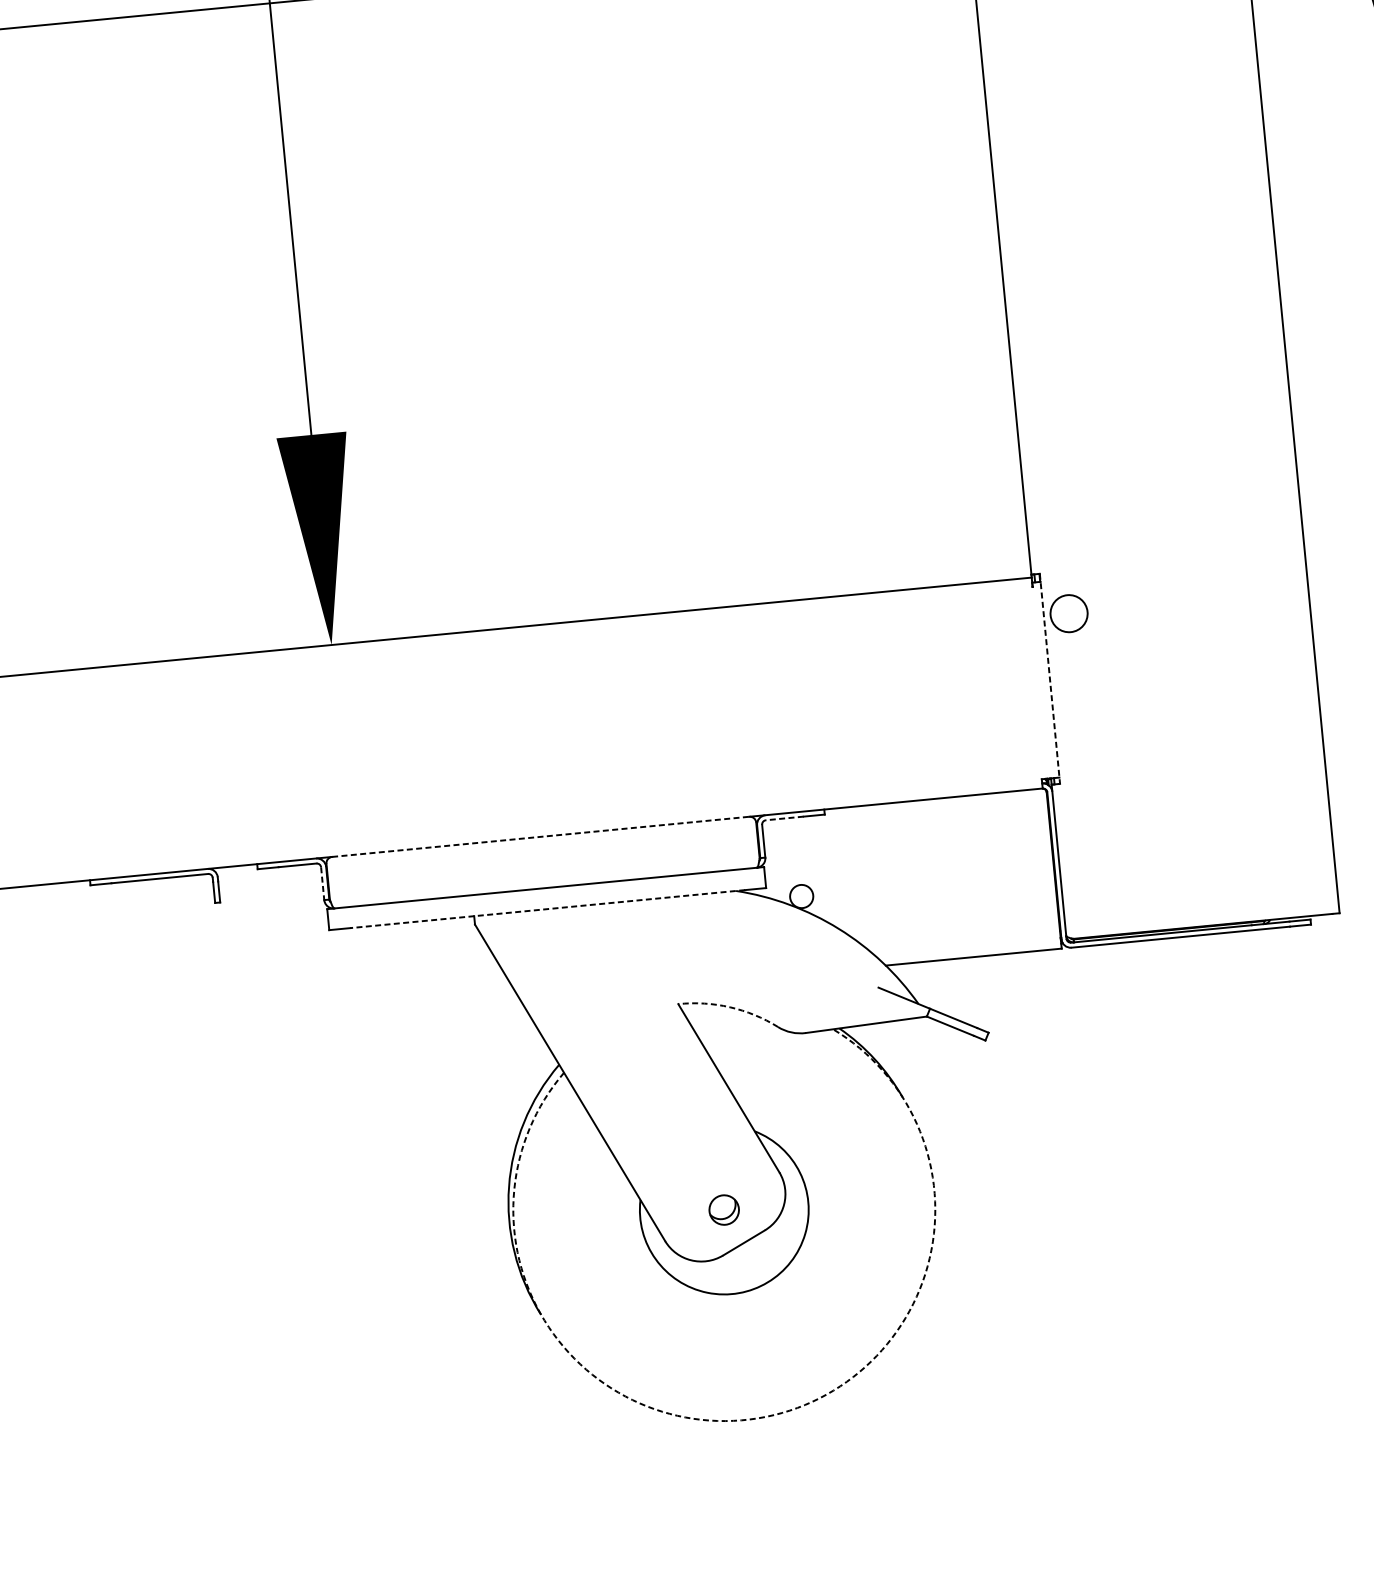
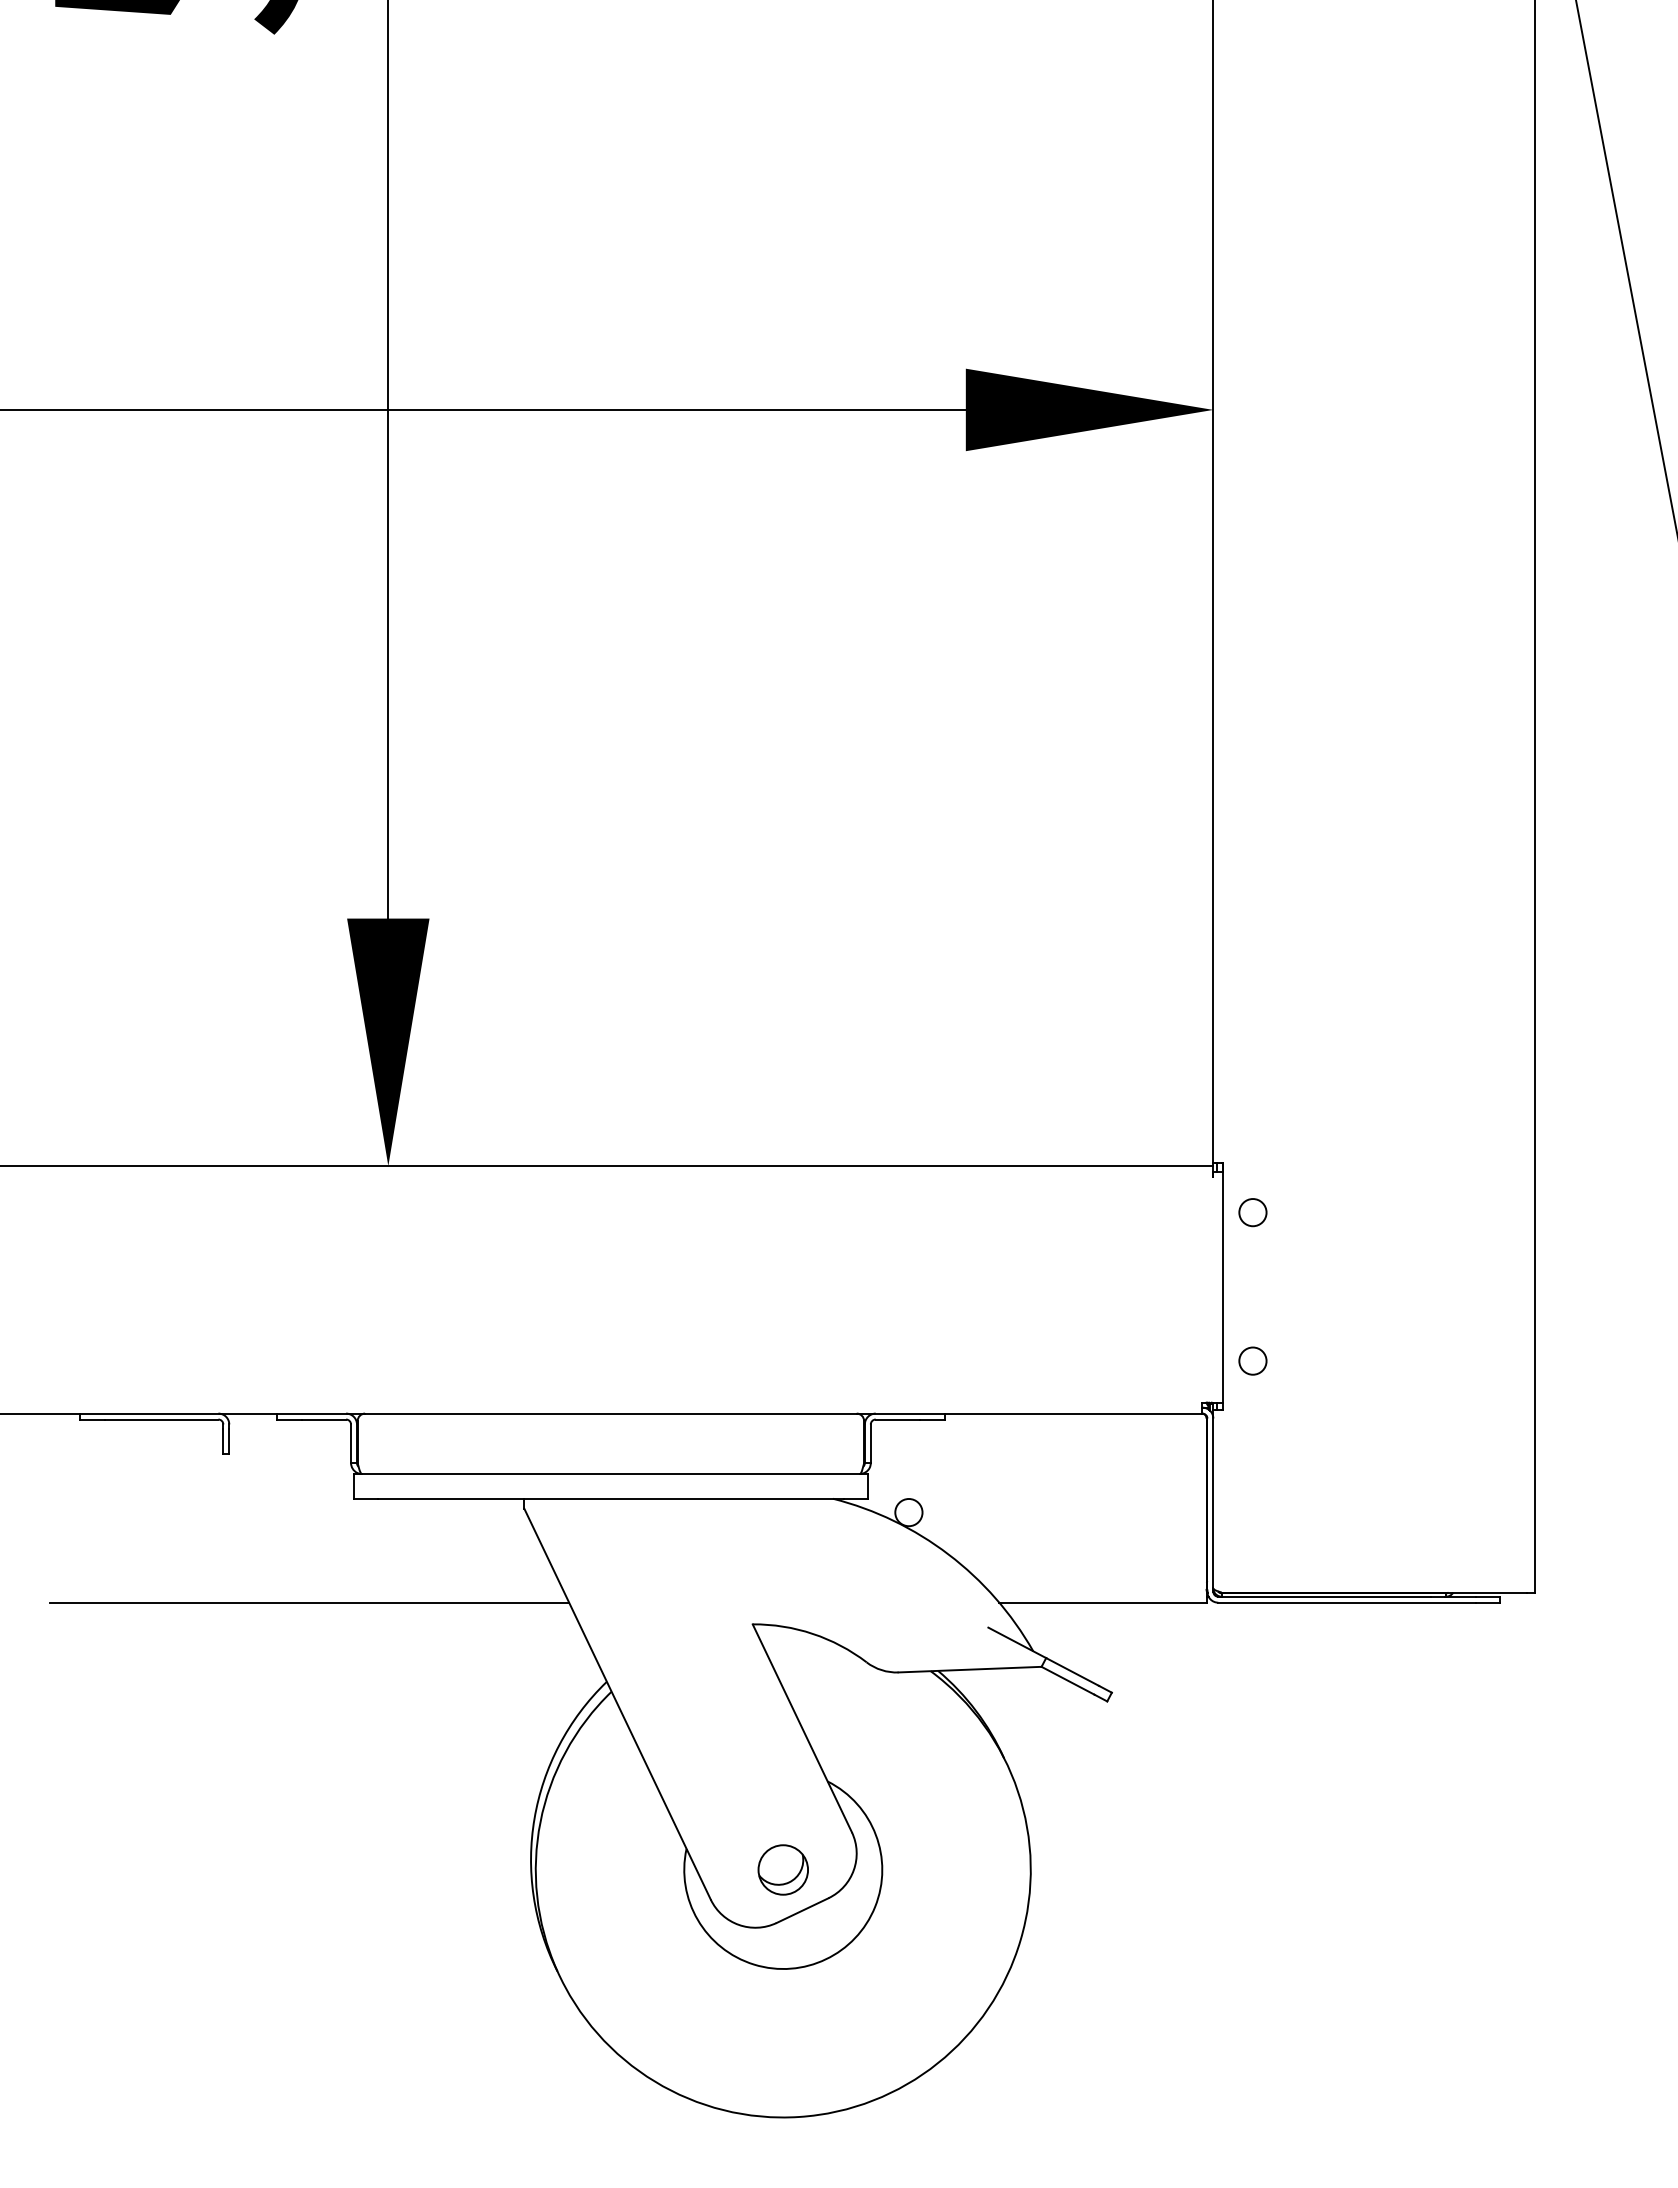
circle: (1068, 613) -> (1252, 1212), size x0.62
line: (1050, 678) -> (1223, 1286), dashed -> solid
circle: (1080, 739) -> (1252, 1360), added
line: (784, 818) -> (897, 1419), dashed -> solid
line: (540, 836) -> (610, 1413), dashed -> solid
line: (323, 884) -> (351, 1444), dashed -> solid
line: (547, 908) -> (610, 1498), dashed -> solid
arc: (729, 1006) -> (812, 1633), dashed -> solid
line: (300, 1021) -> (309, 1602), added
part: (723, 1209) -> (782, 1869), size x1.43
arc: (758, 1417) -> (799, 2116), dashed -> solid

